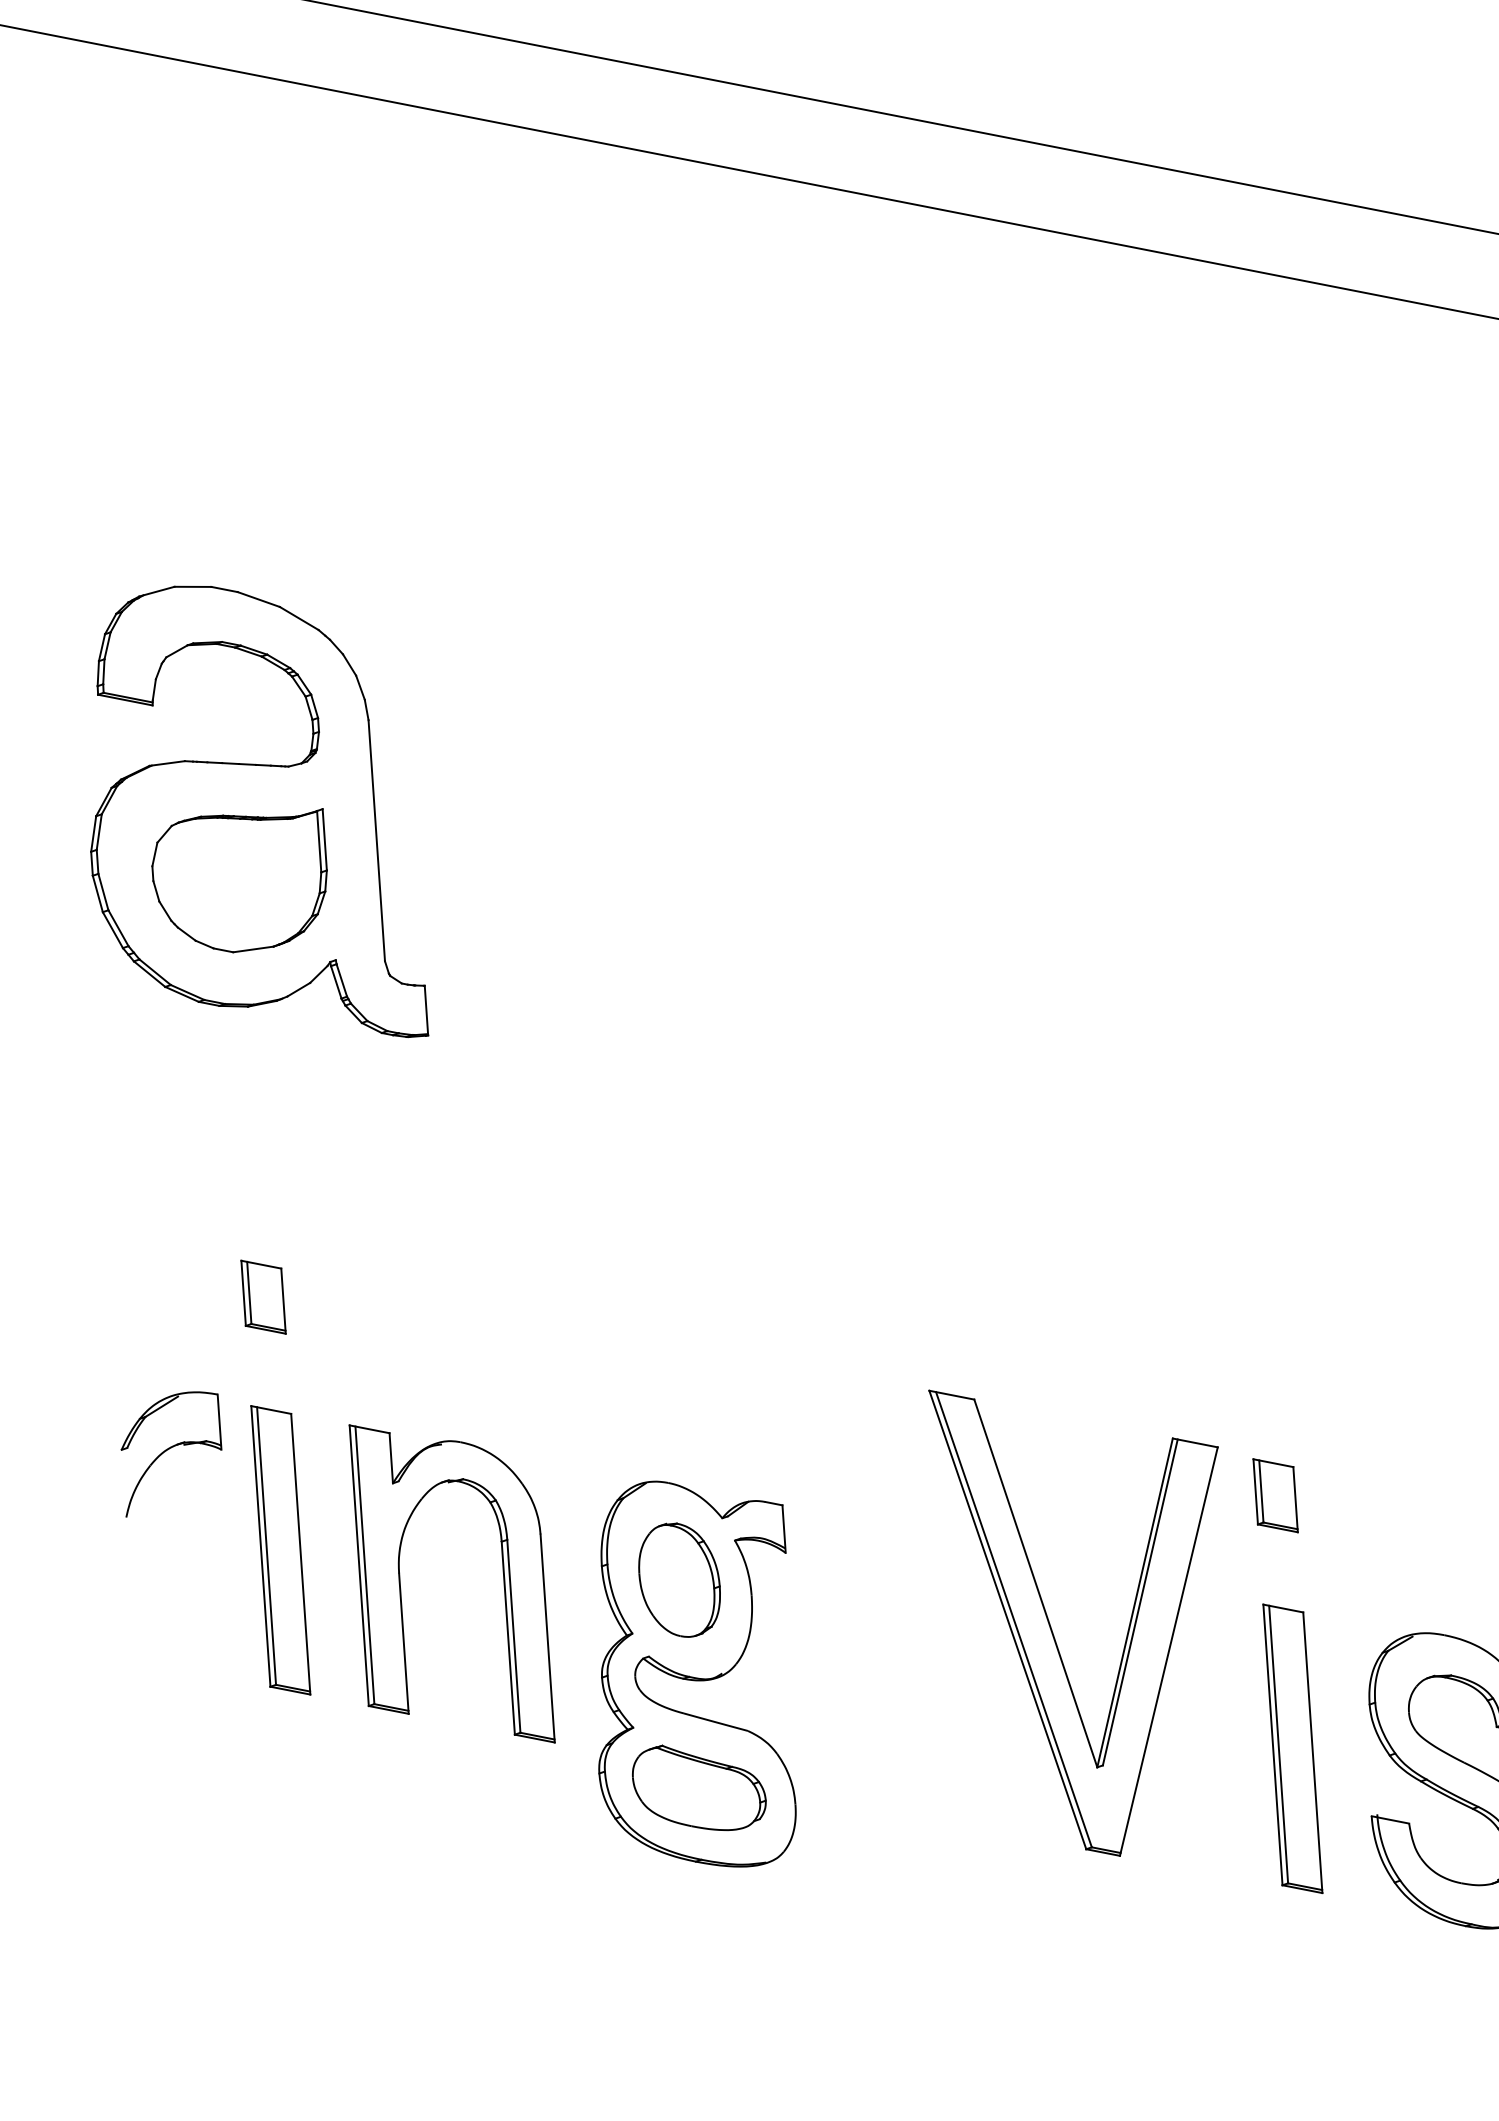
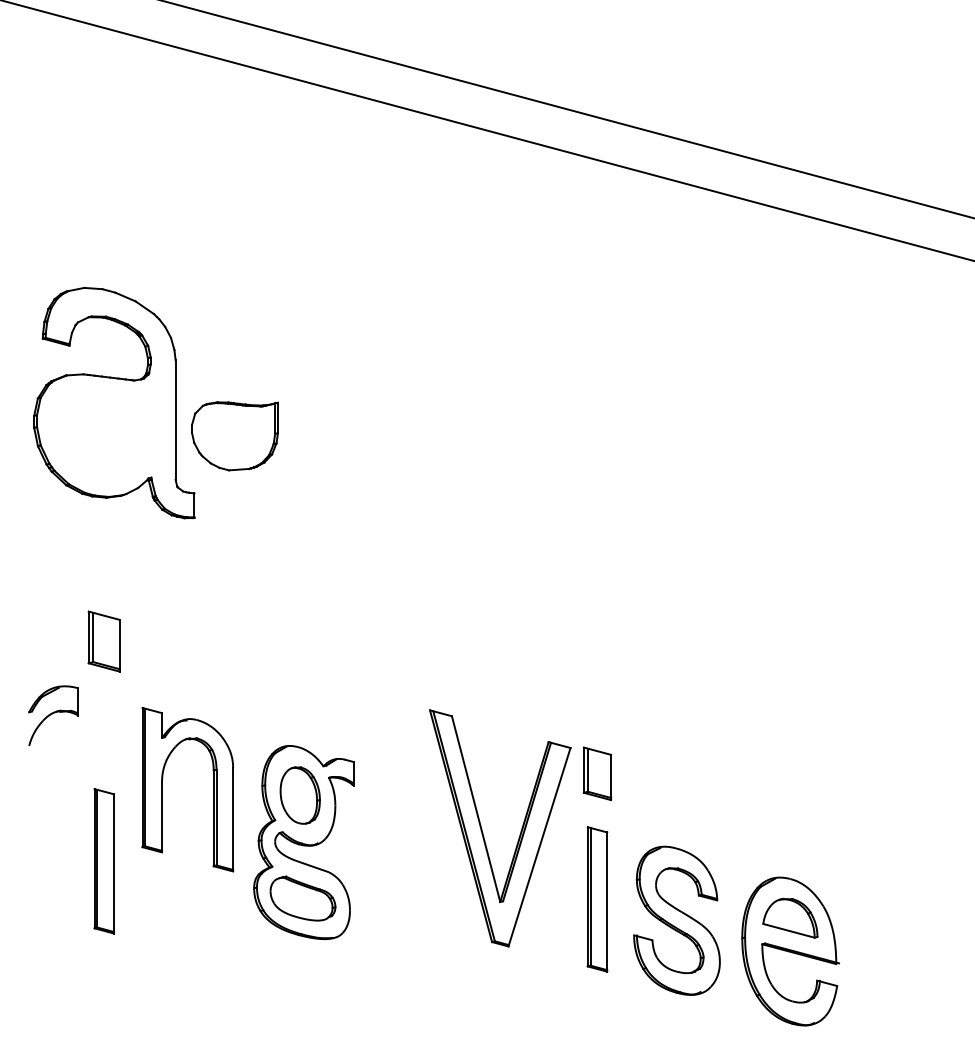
part: (239, 883) -> (234, 436), moved
part: (263, 1296) -> (104, 641), size x1.6
part: (1275, 1495) -> (597, 773), size x1.4
part: (281, 1550) -> (104, 861), moved

